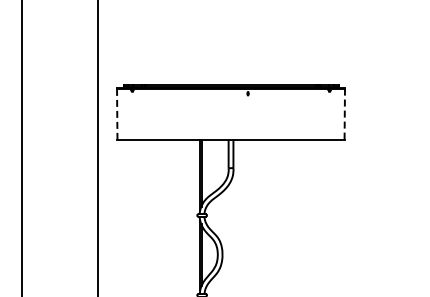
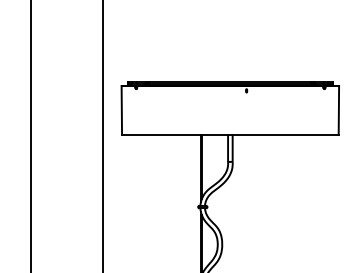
line: (344, 113) -> (338, 109), dashed -> solid
line: (117, 114) -> (122, 110), dashed -> solid

